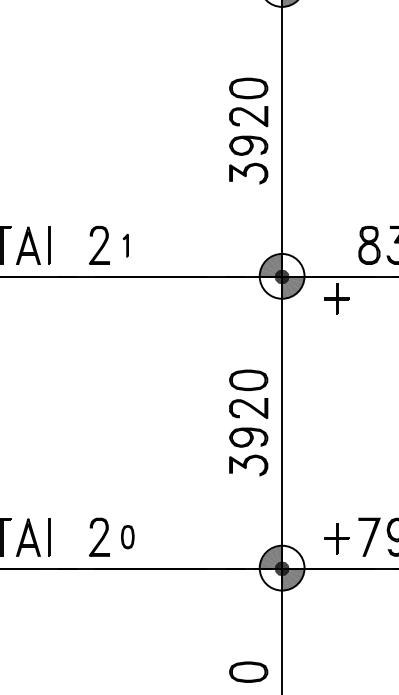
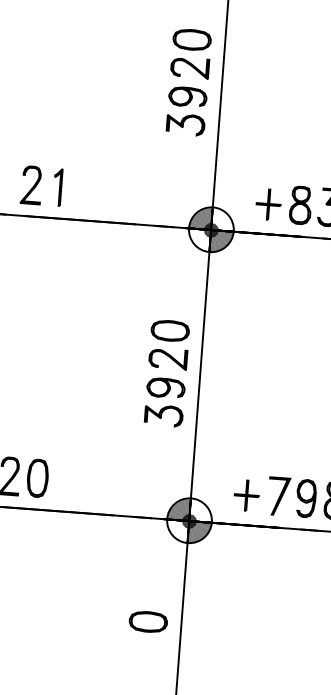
part: (125, 245) -> (57, 187), size x1.67
part: (336, 298) -> (267, 204), moved
part: (127, 536) -> (37, 477), size x1.67

